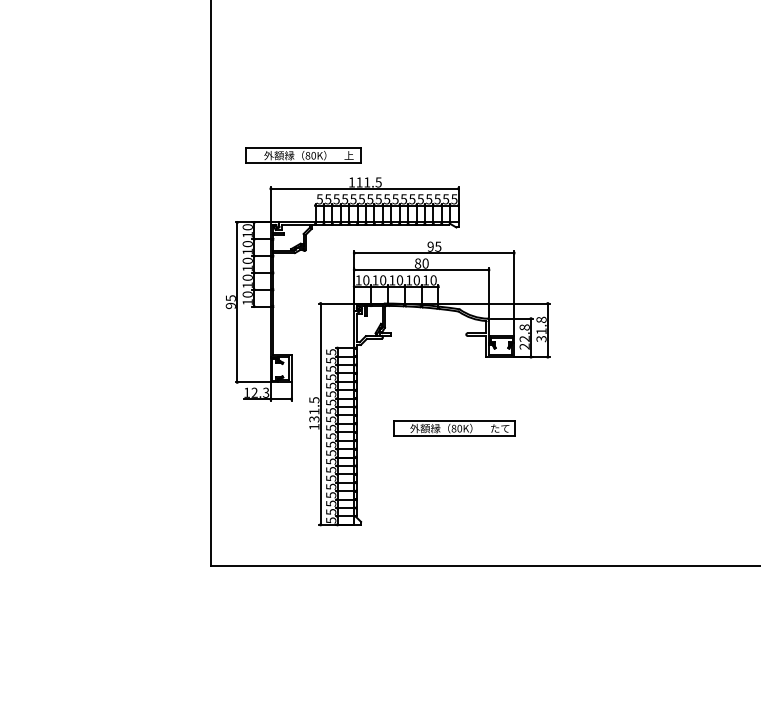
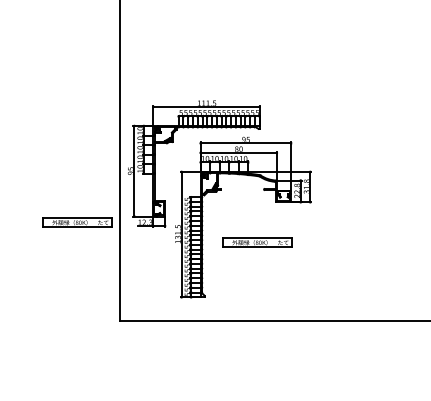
part: (302, 154) -> (171, 87), removed
part: (136, 392) -> (77, 222), added

